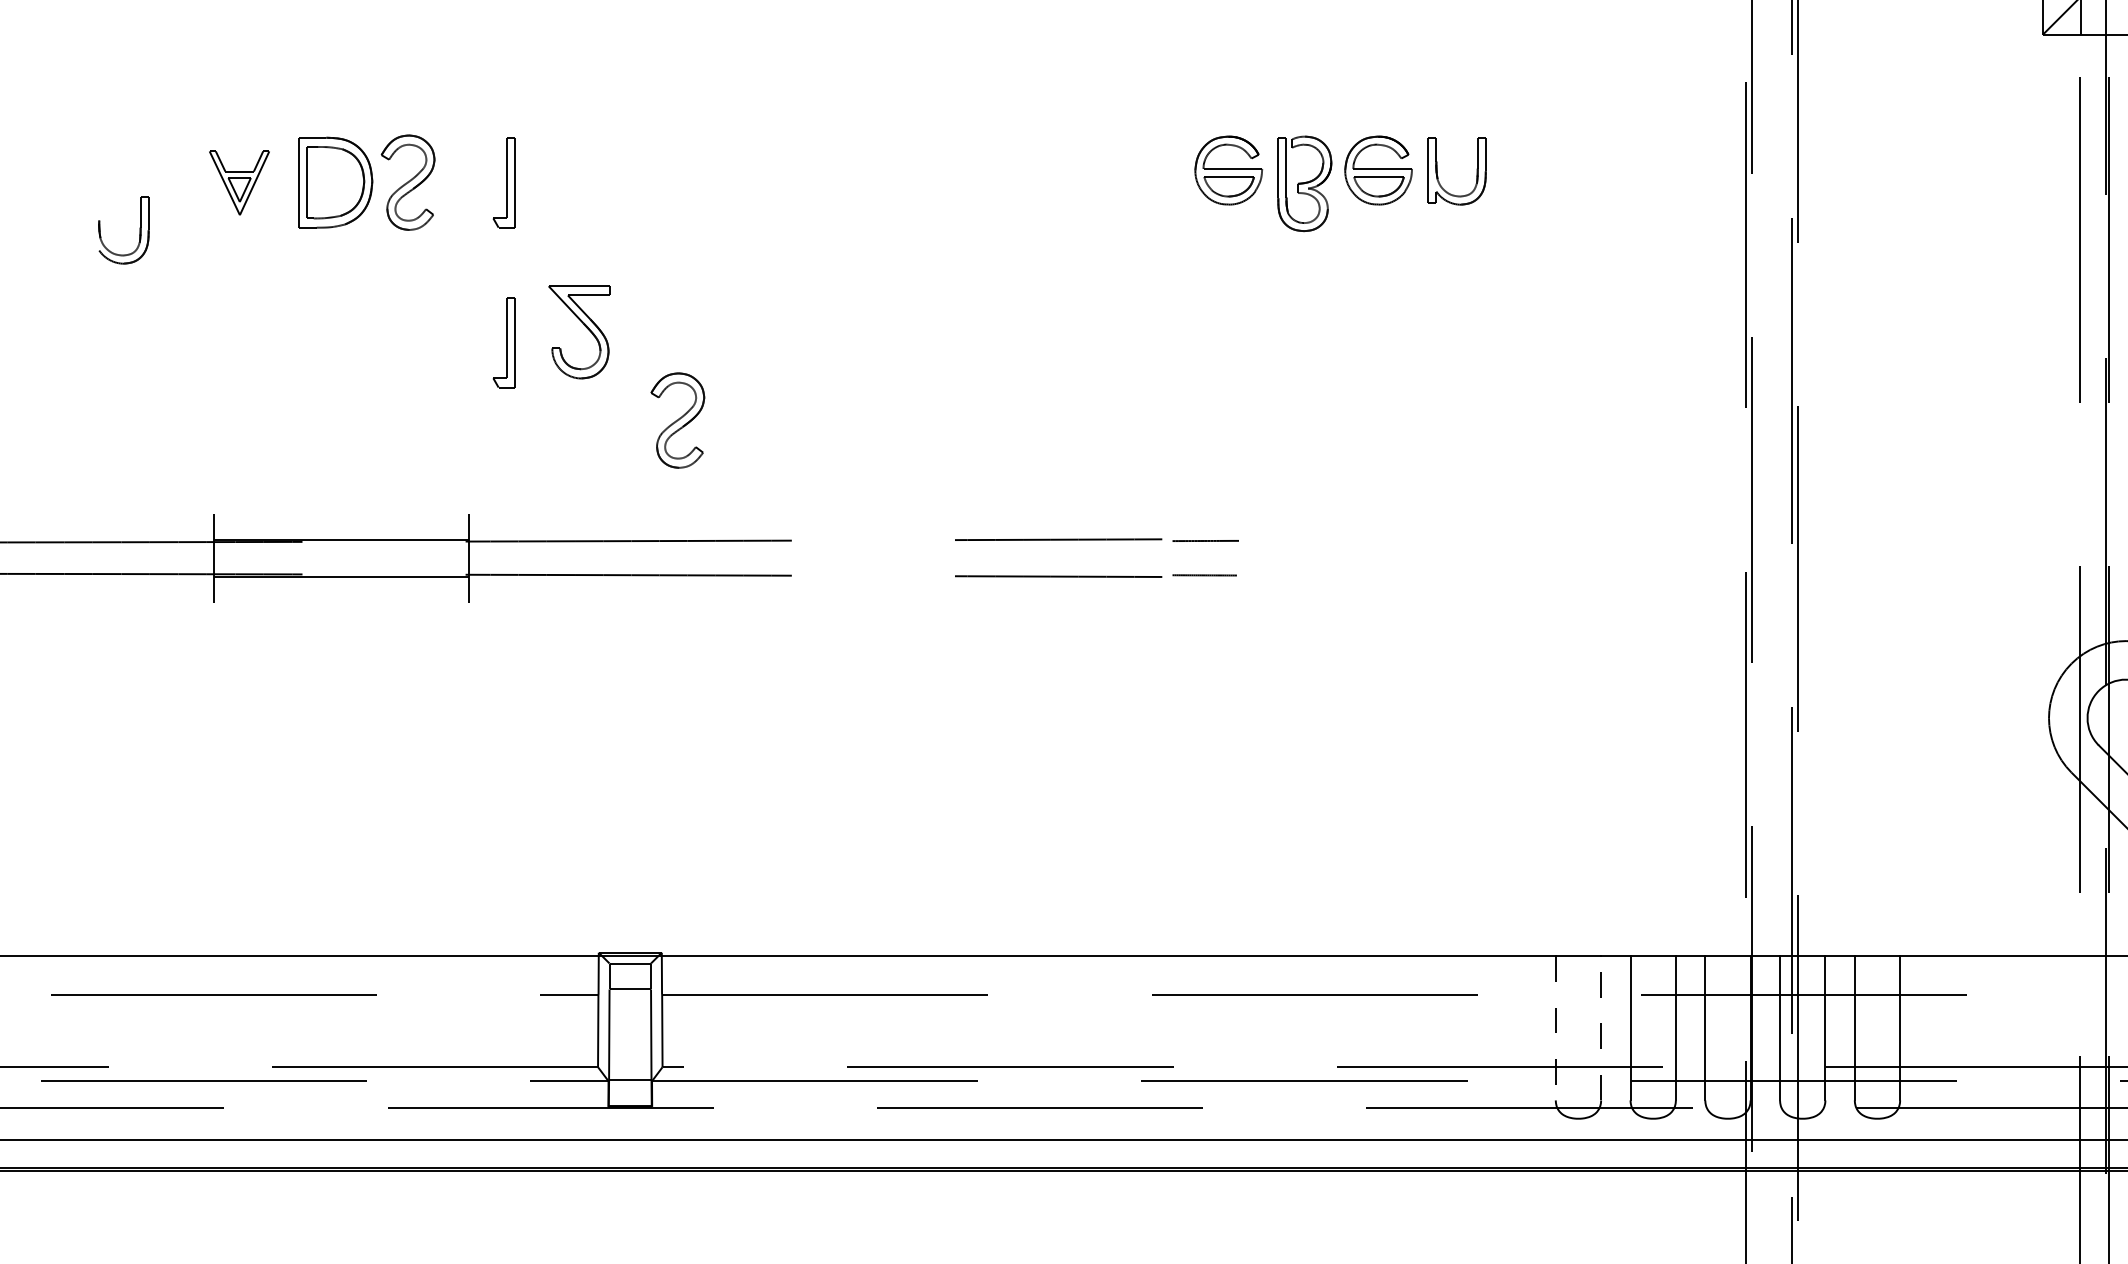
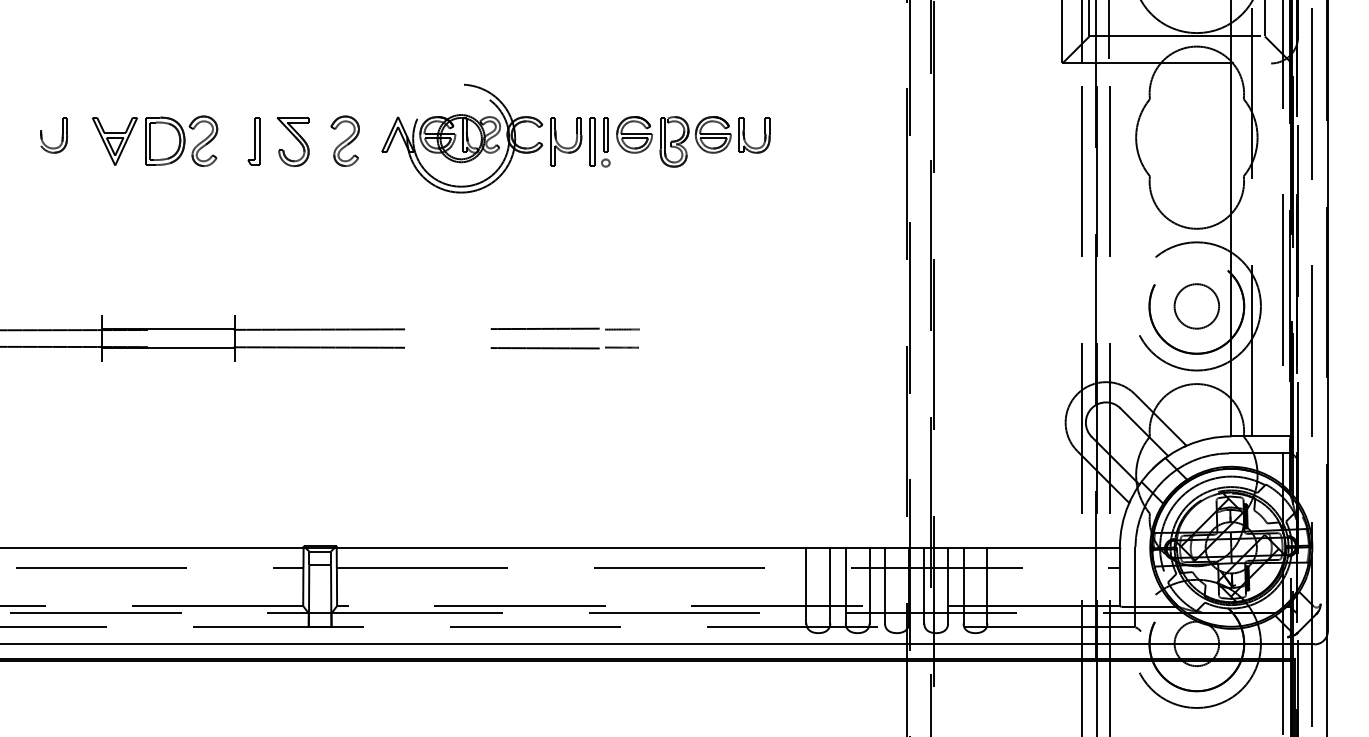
part: (963, 177) -> (495, 138), added
part: (238, 183) -> (114, 141), size x1.43
part: (138, 230) -> (61, 135), moved
part: (577, 331) -> (292, 141), moved
part: (503, 342) -> (253, 225), removed
part: (676, 419) -> (344, 140), moved
line: (1555, 1028) -> (806, 585), dashed -> solid
line: (1601, 1028) -> (830, 585), dashed -> solid

